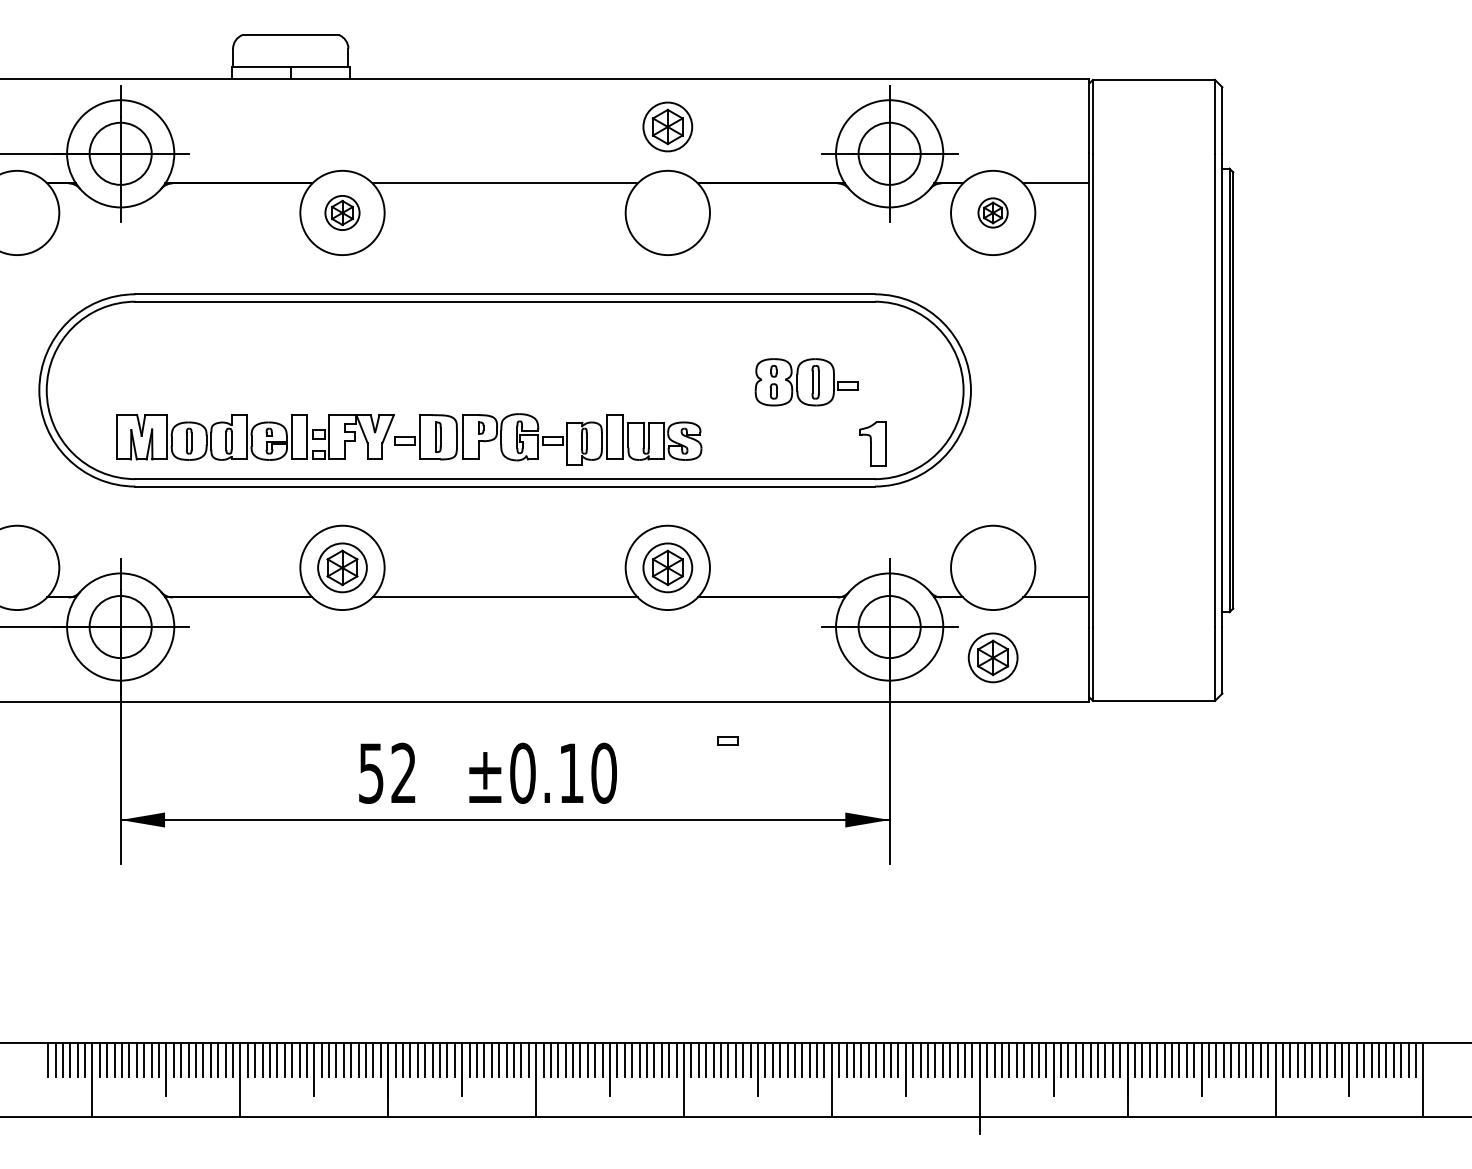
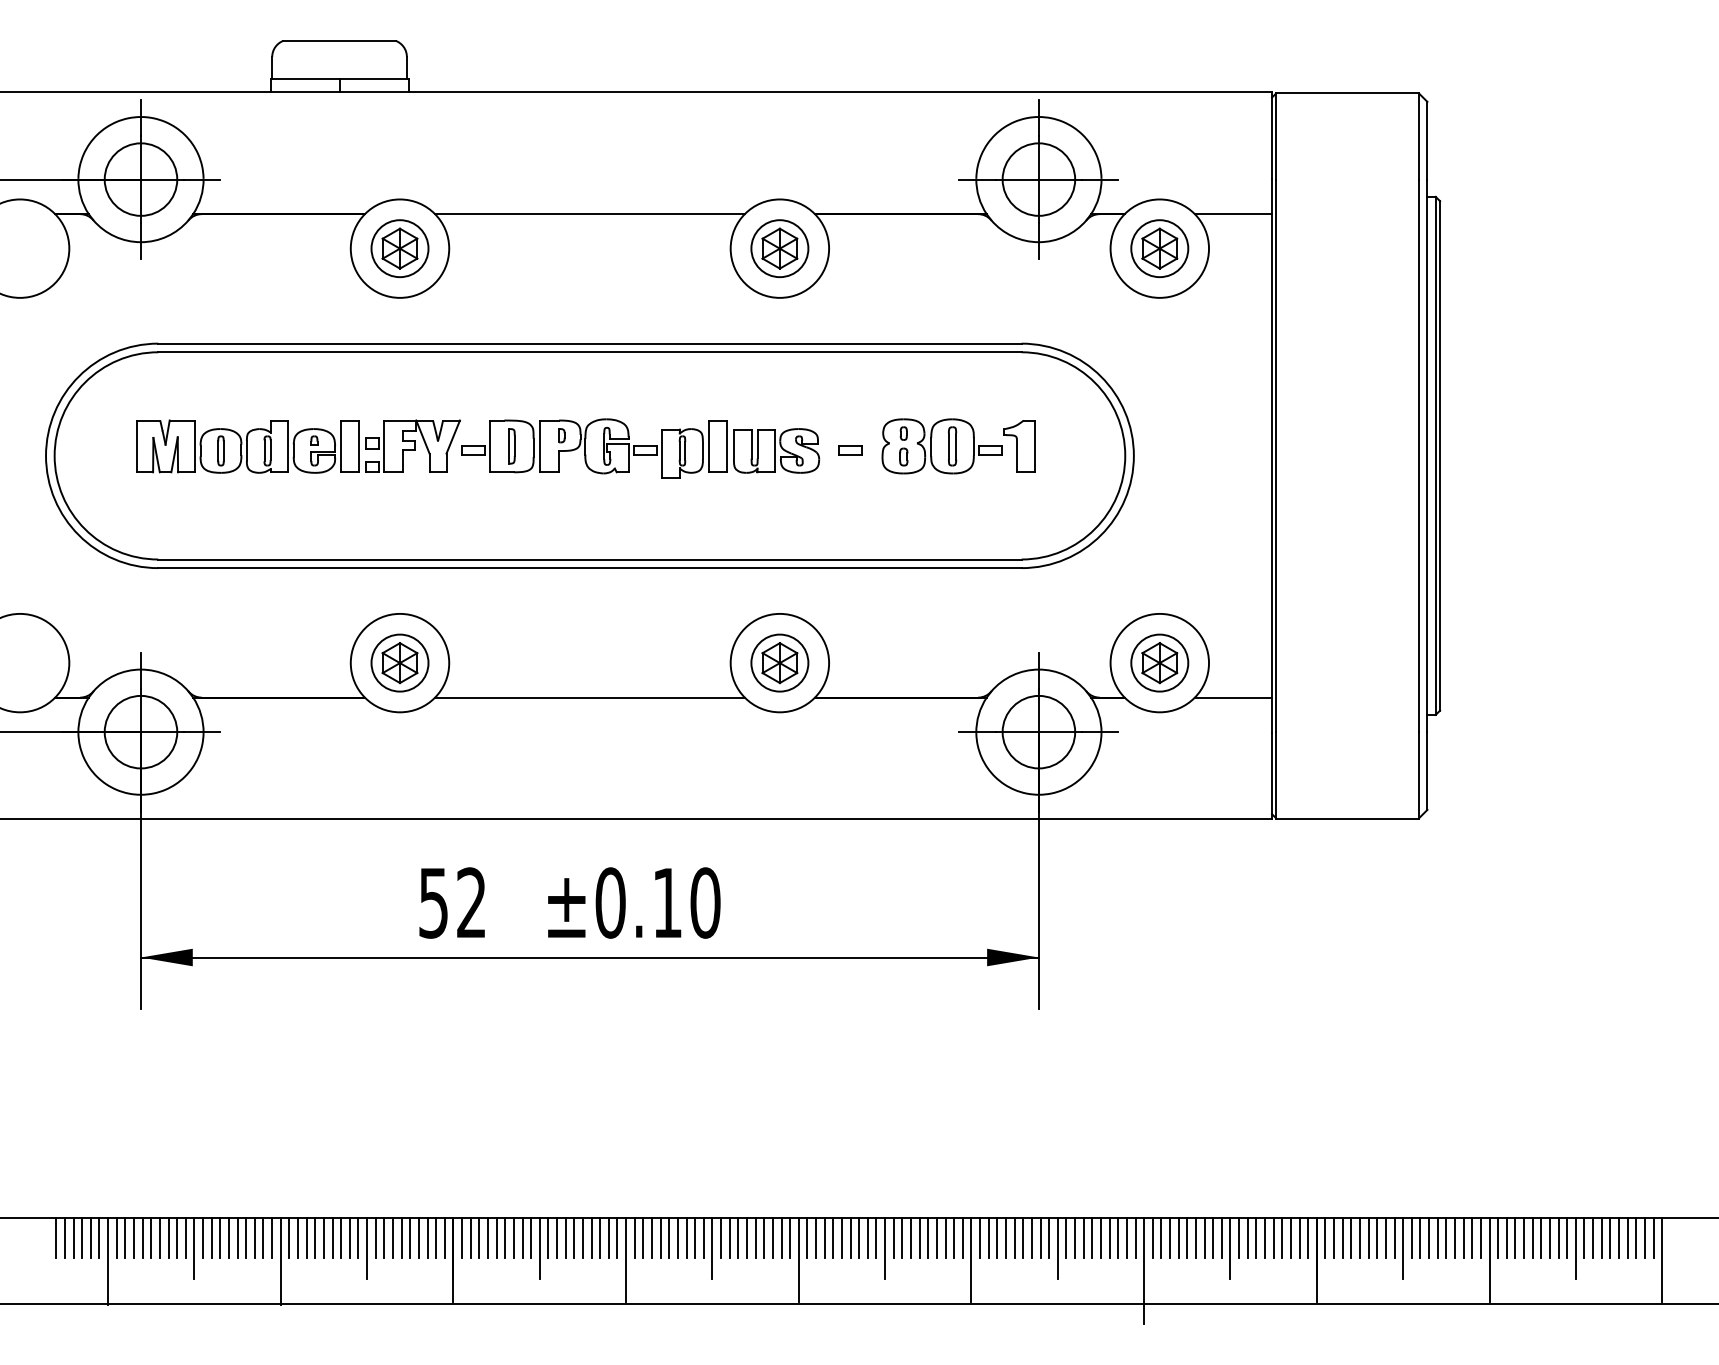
part: (667, 126) -> (779, 248), moved
part: (342, 212) -> (400, 248), size x1.43
part: (992, 212) -> (1159, 248), size x1.67
part: (409, 439) -> (478, 448), moved
part: (872, 443) -> (1018, 445), moved
part: (992, 657) -> (1159, 662), moved
part: (727, 740) -> (849, 450), moved

